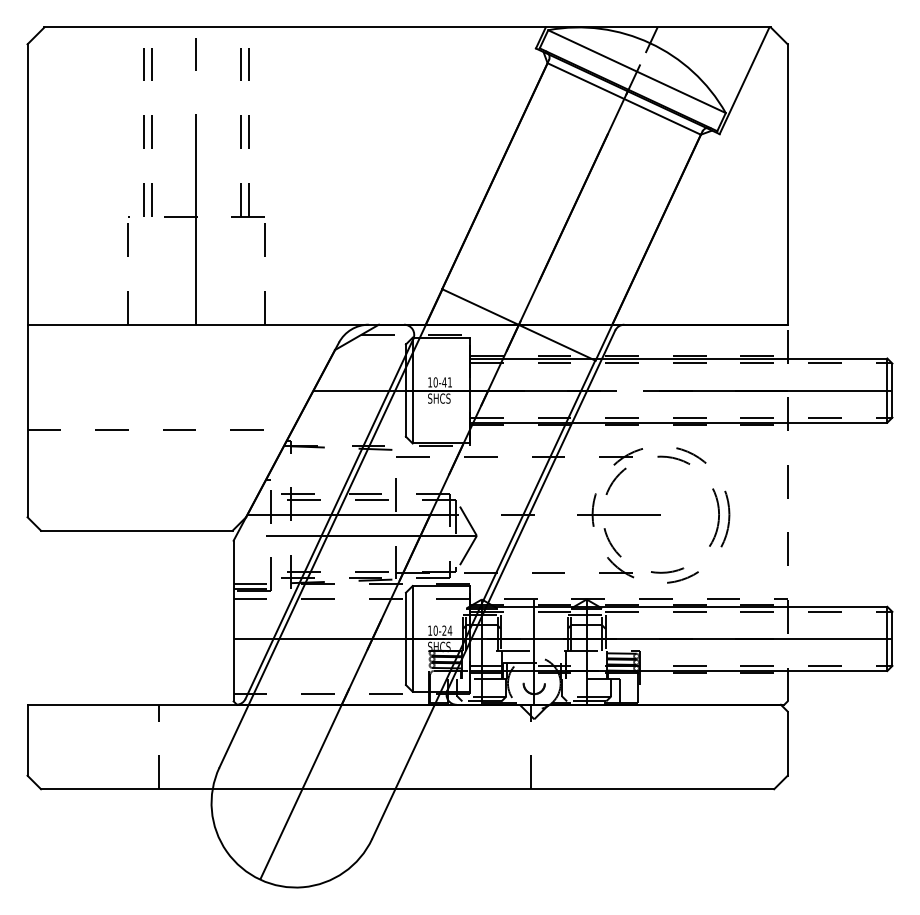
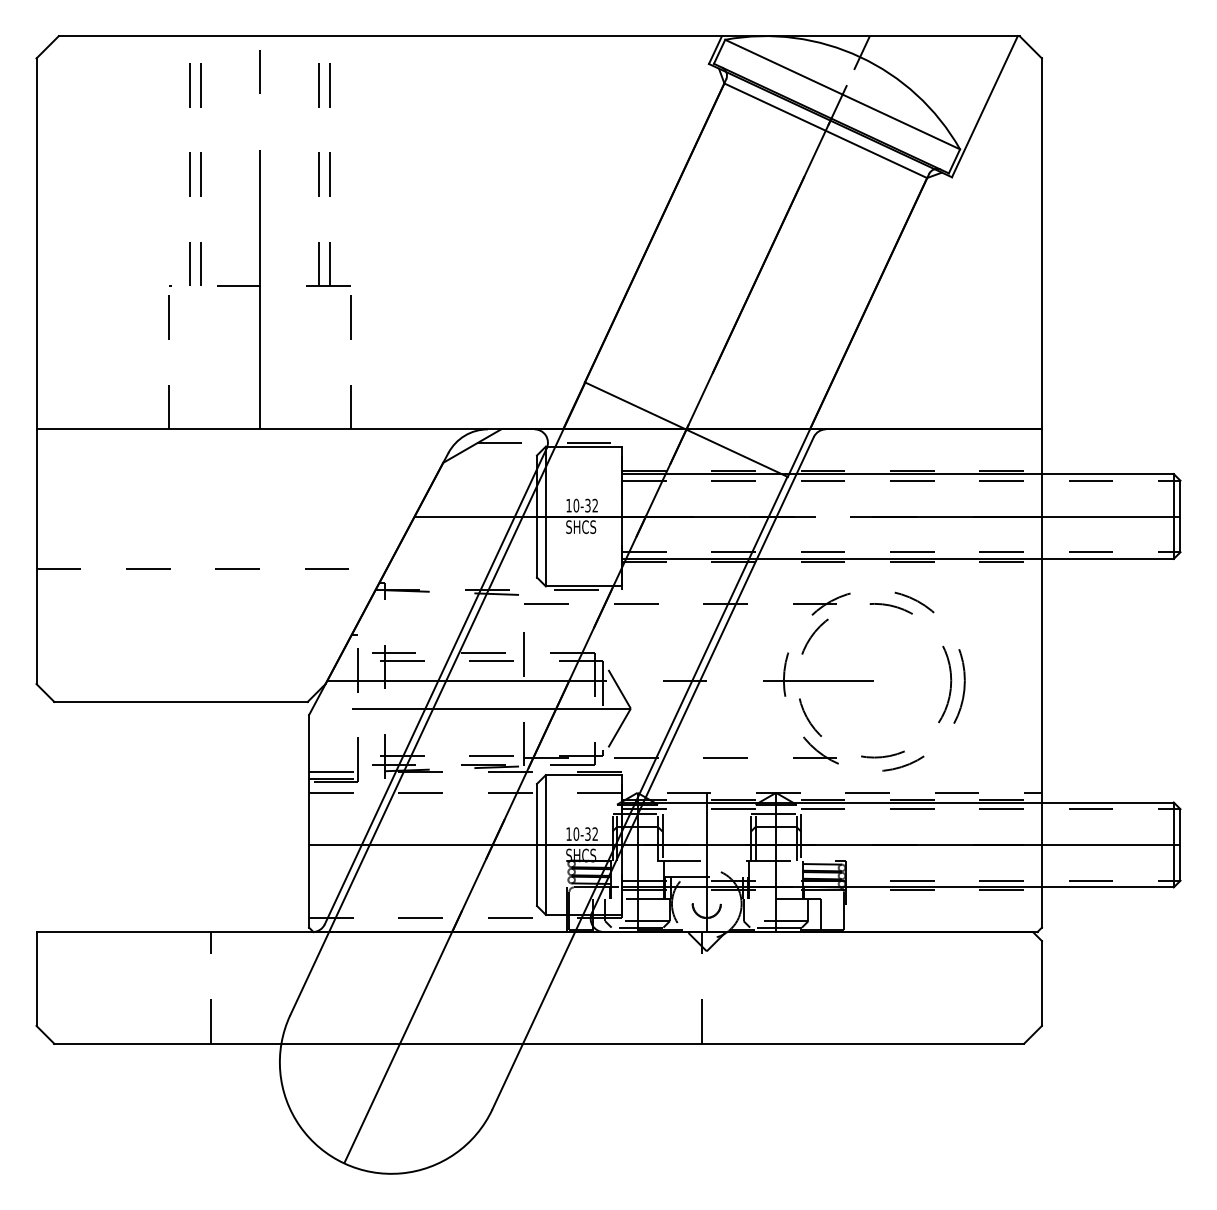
text: (446, 382) -> (590, 505), 10-41 -> 10-32
line: (787, 513) -> (1041, 678), dashed -> solid
text: (447, 630) -> (591, 833), 10-24 -> 10-32

